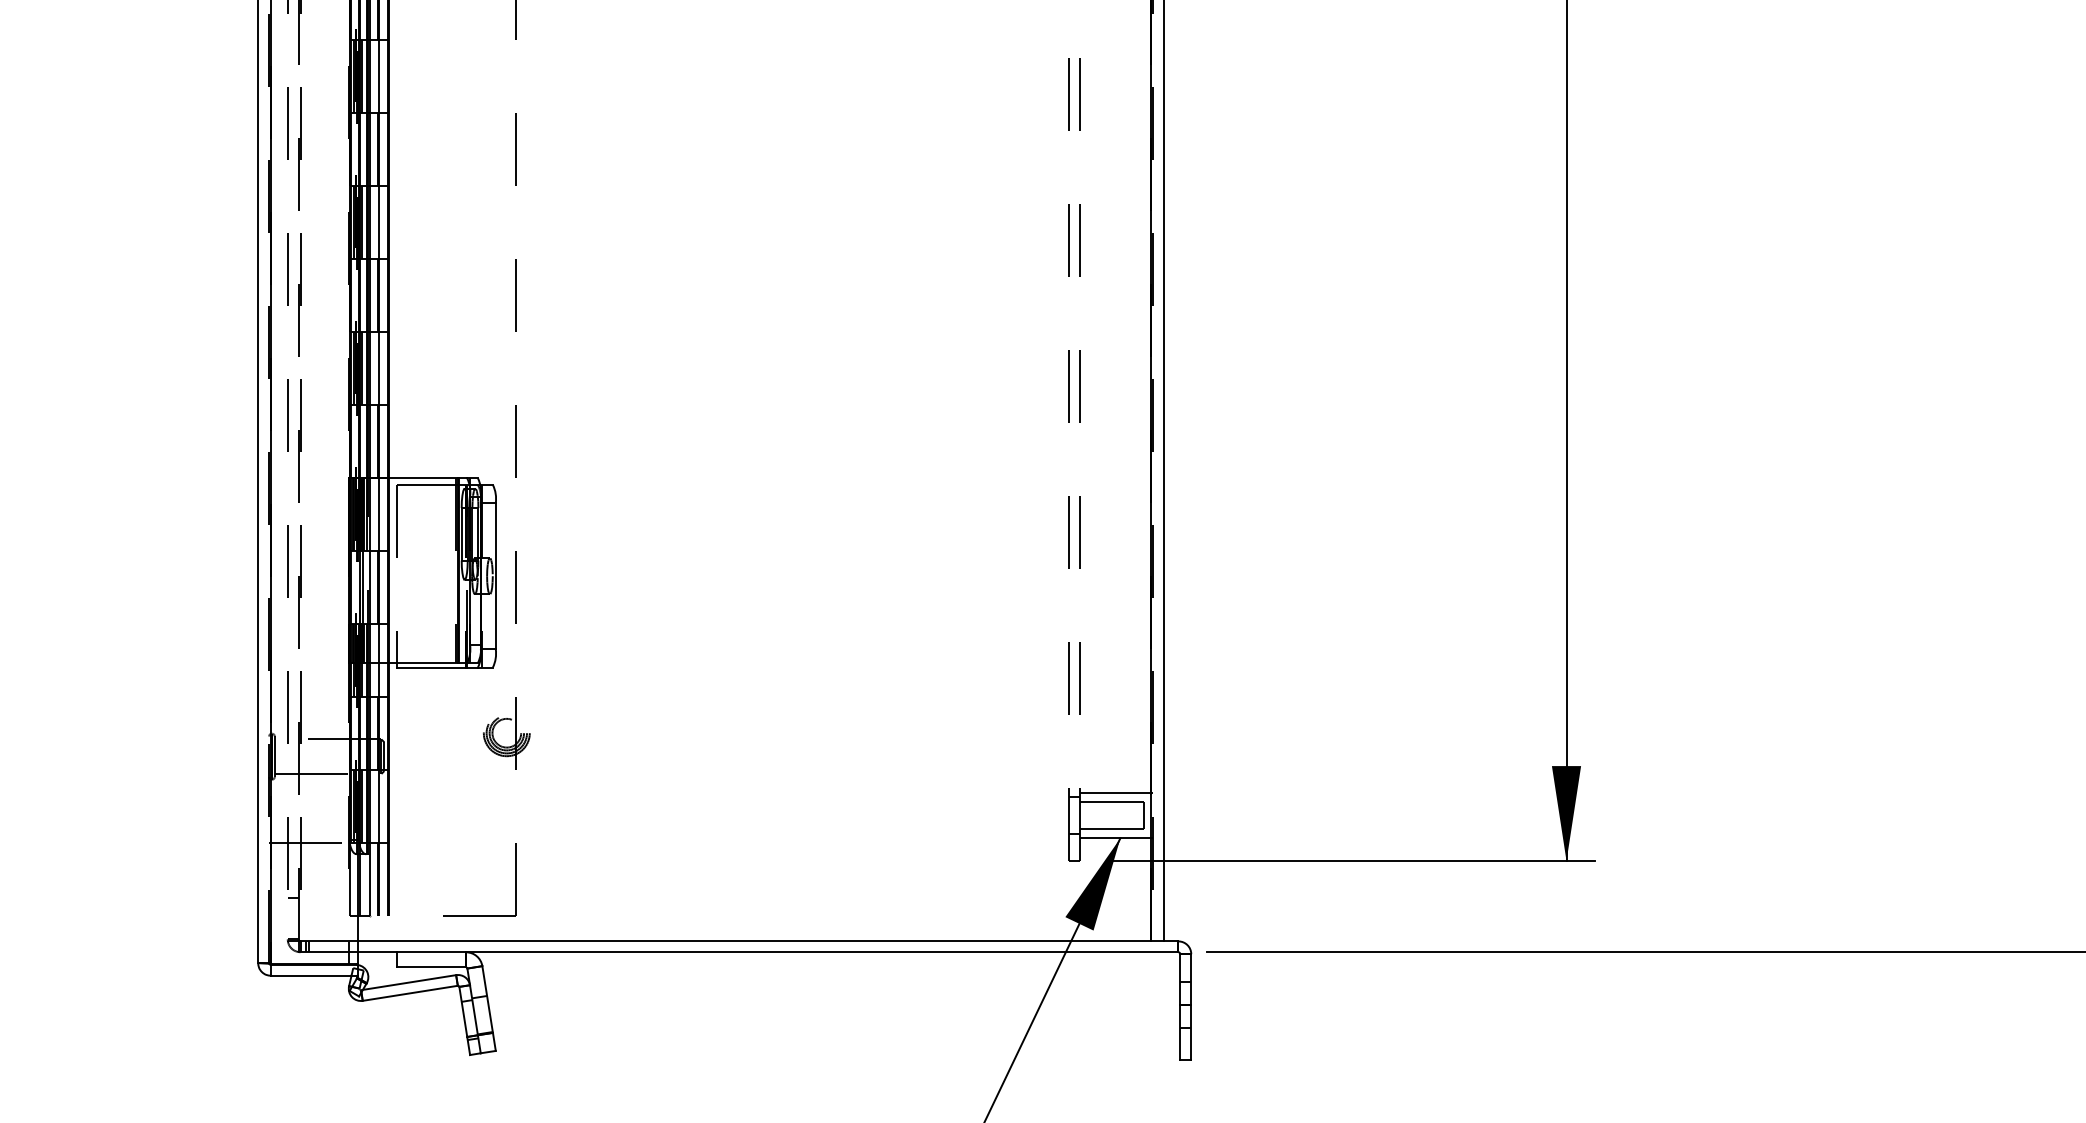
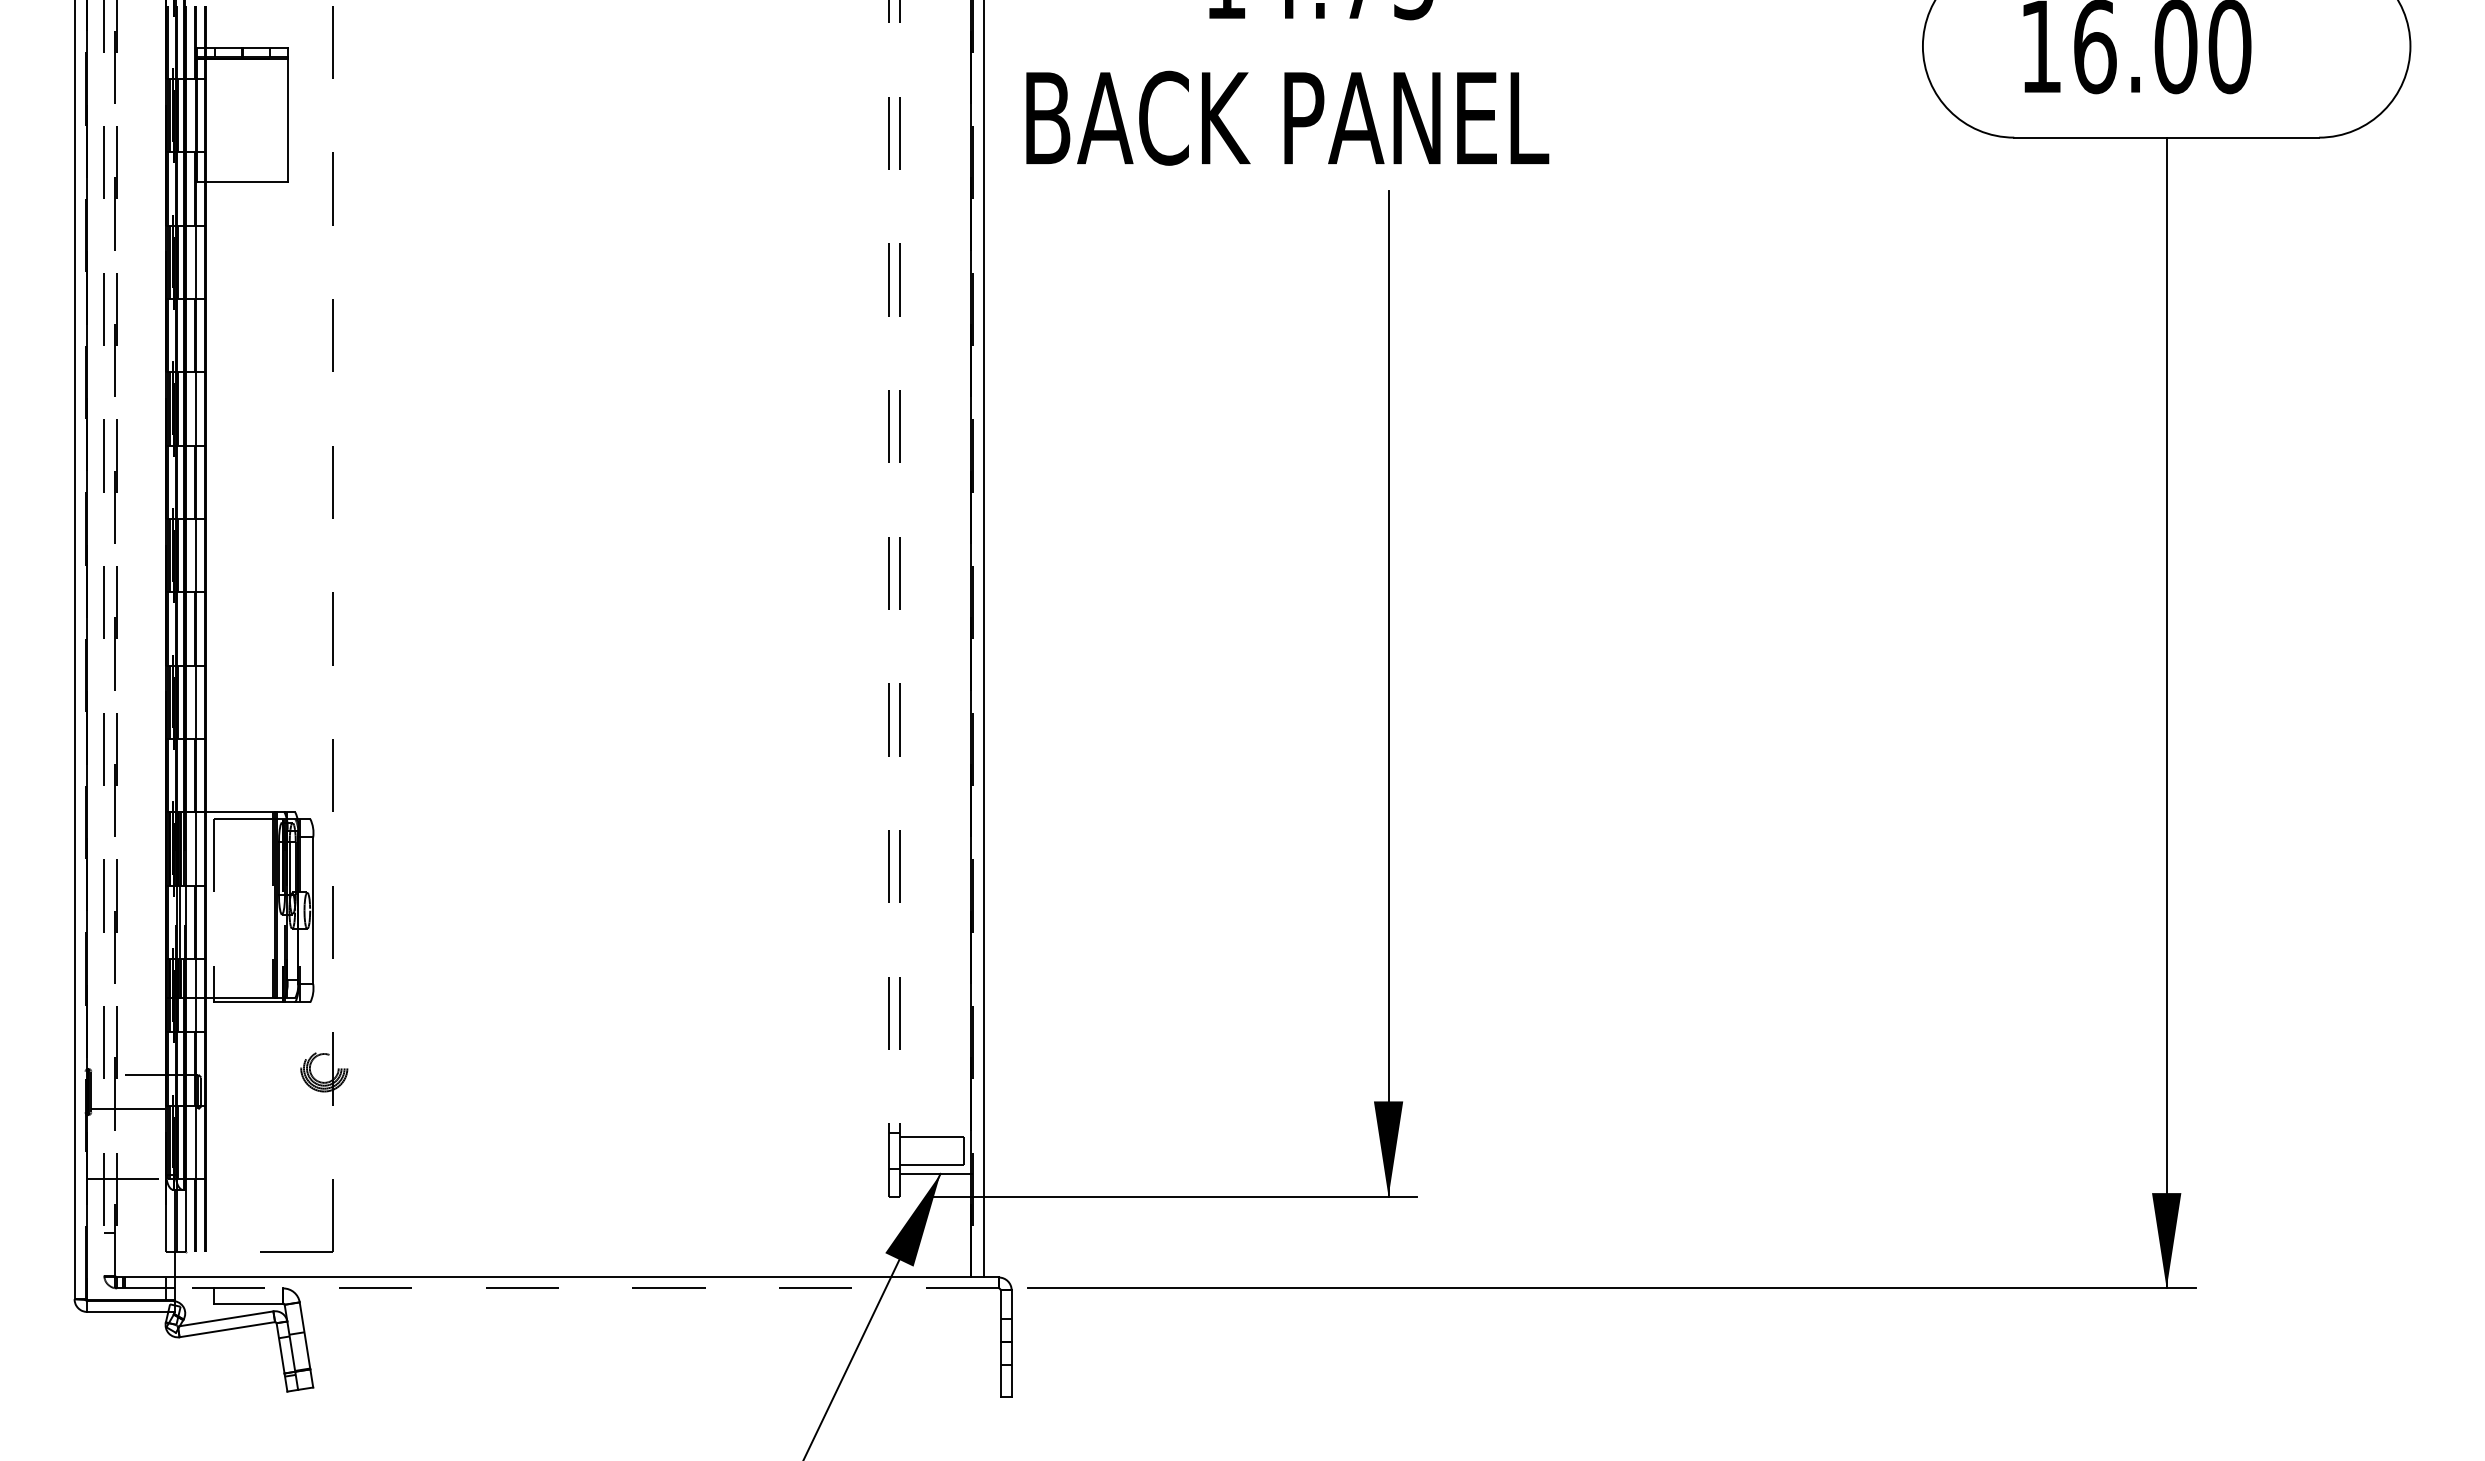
line: (1116, 793) -> (936, 1128), removed
line: (768, 952) -> (587, 1288), solid -> dashed

